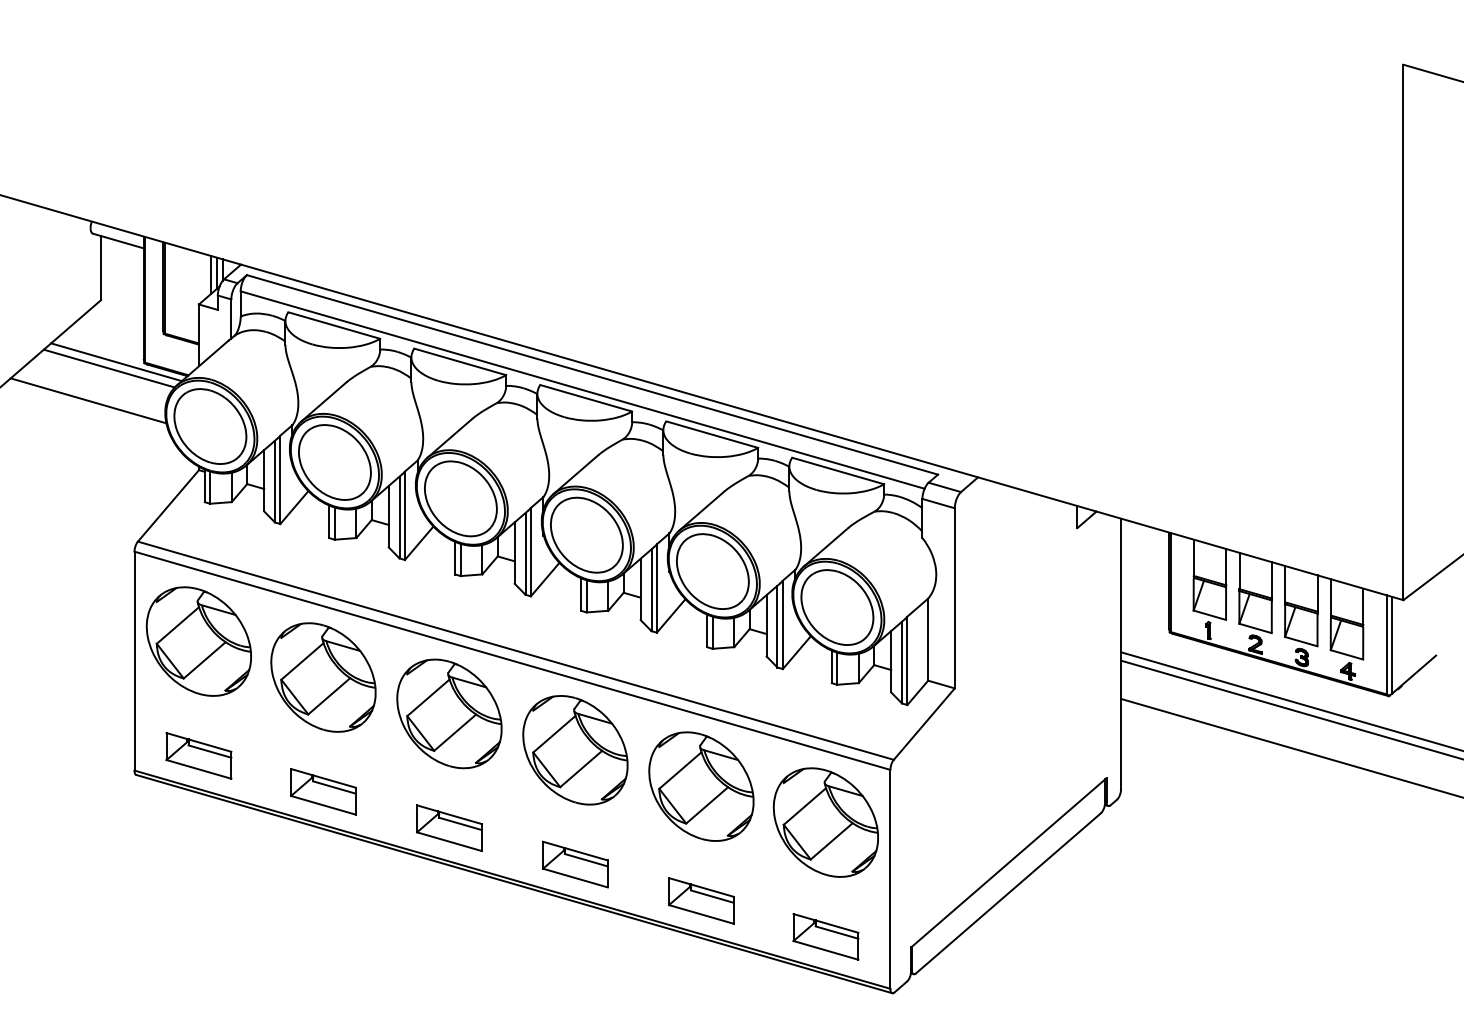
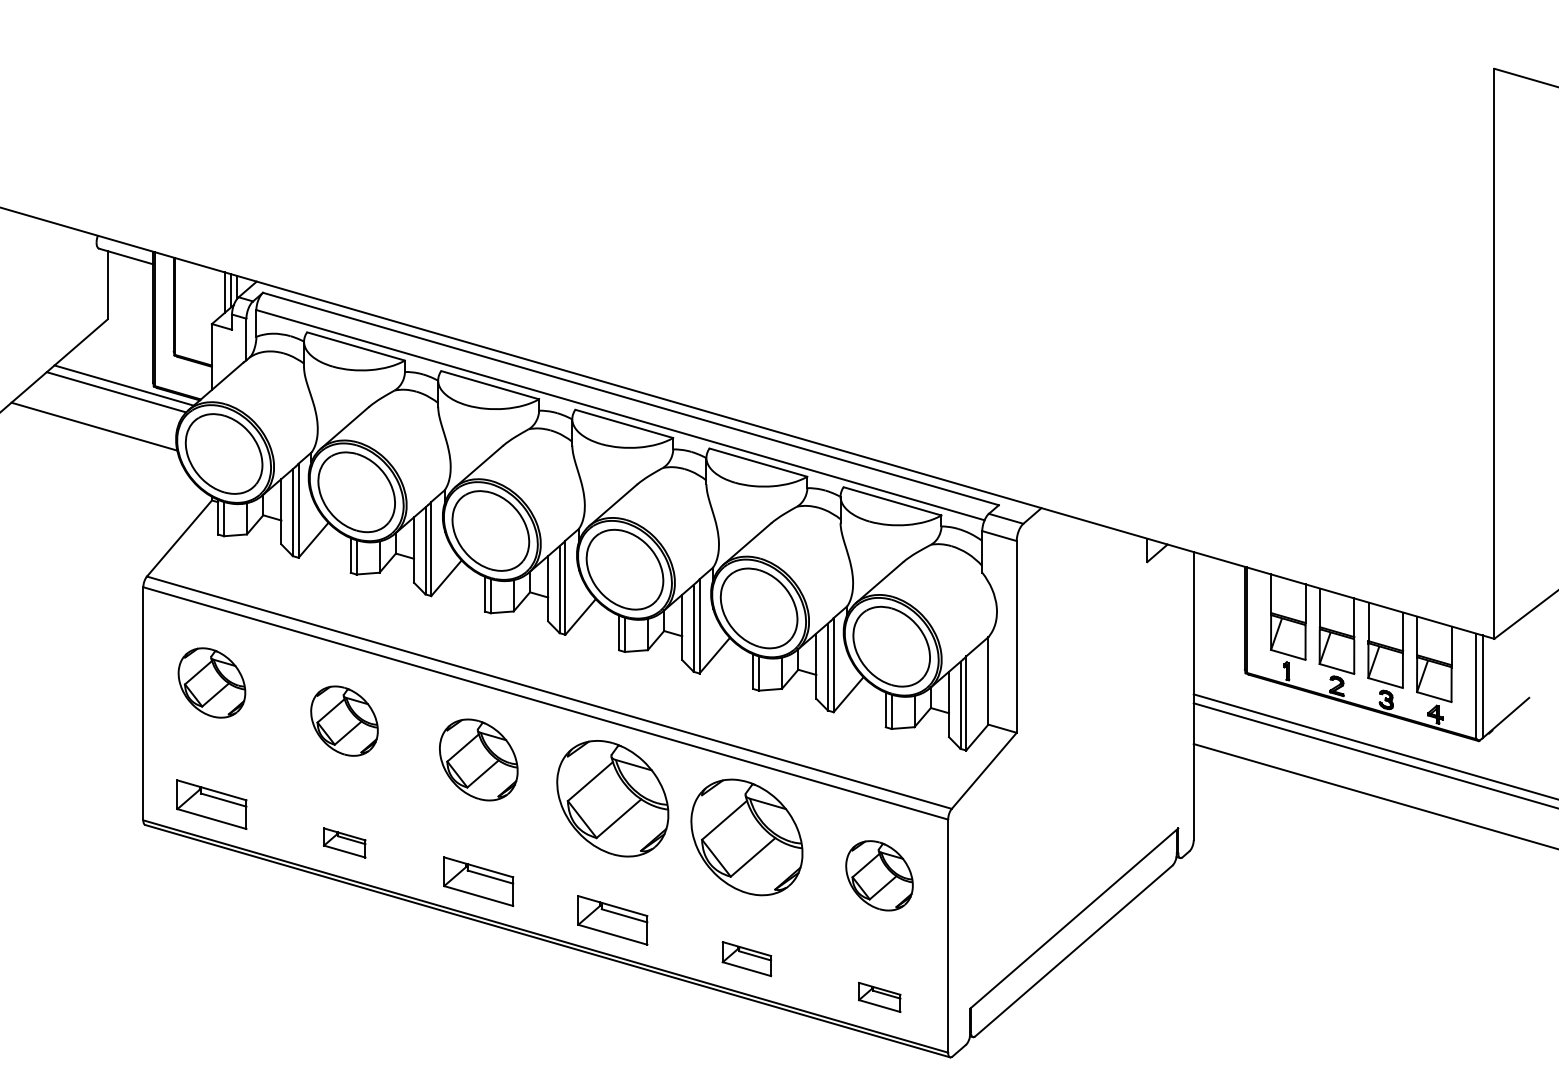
part: (198, 641) -> (211, 682), size x0.6
part: (323, 676) -> (344, 720), size x0.6
part: (449, 713) -> (478, 759), size x0.7
part: (323, 791) -> (344, 842), size x0.6
part: (825, 822) -> (879, 875), size x0.6
part: (701, 900) -> (746, 958), size x0.7
part: (825, 936) -> (879, 997), size x0.6

